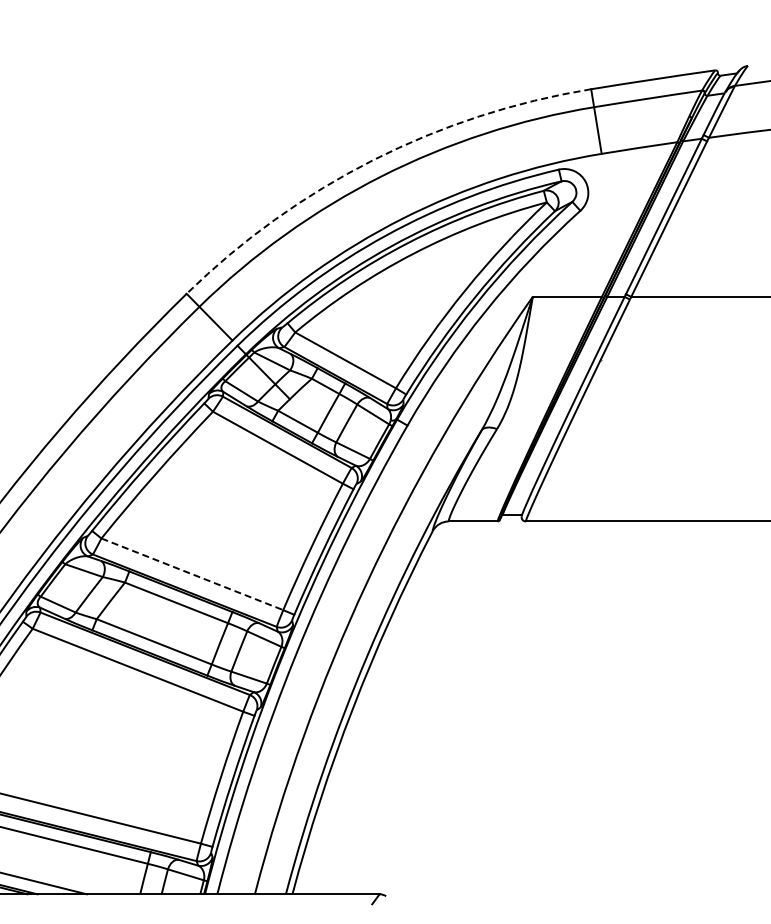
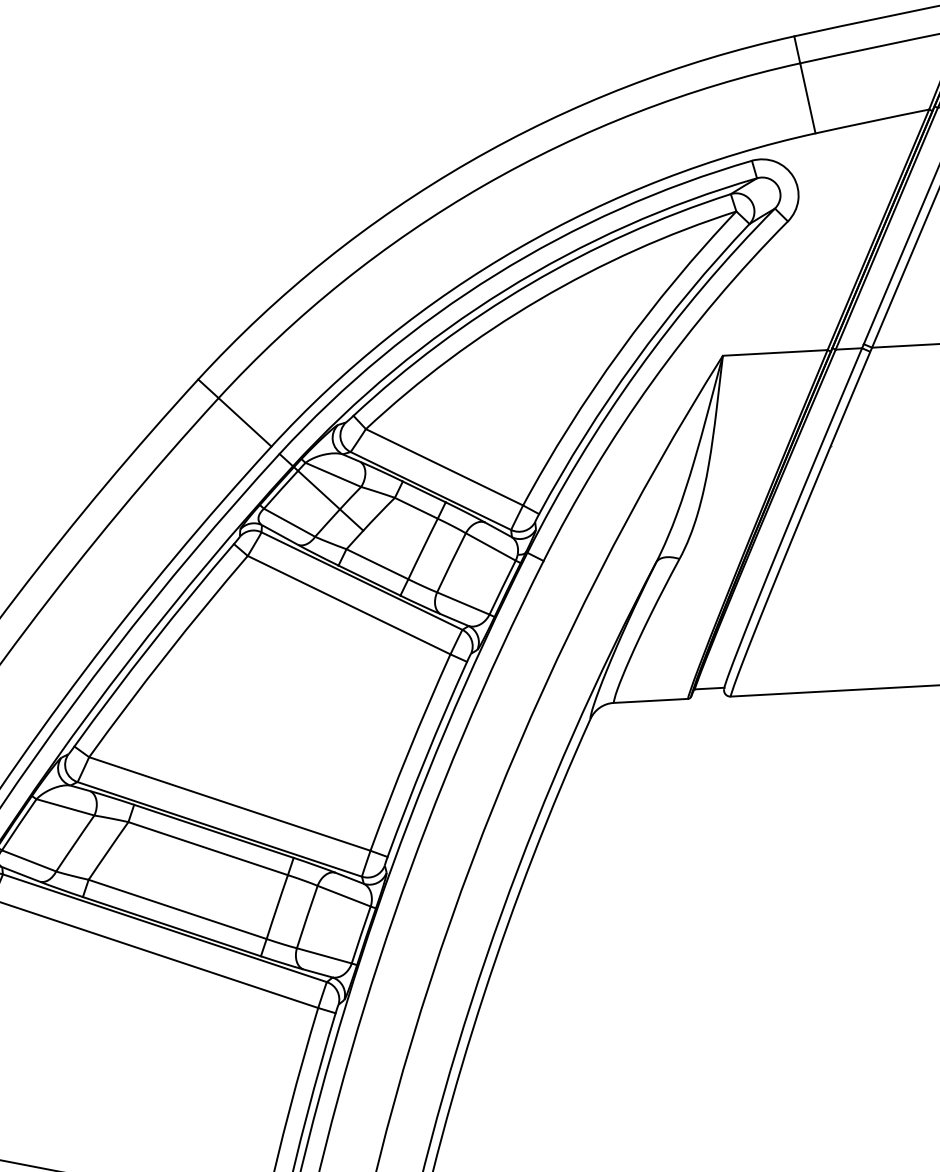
arc: (373, 160) -> (470, 162), dashed -> solid
line: (192, 574) -> (230, 804), dashed -> solid

